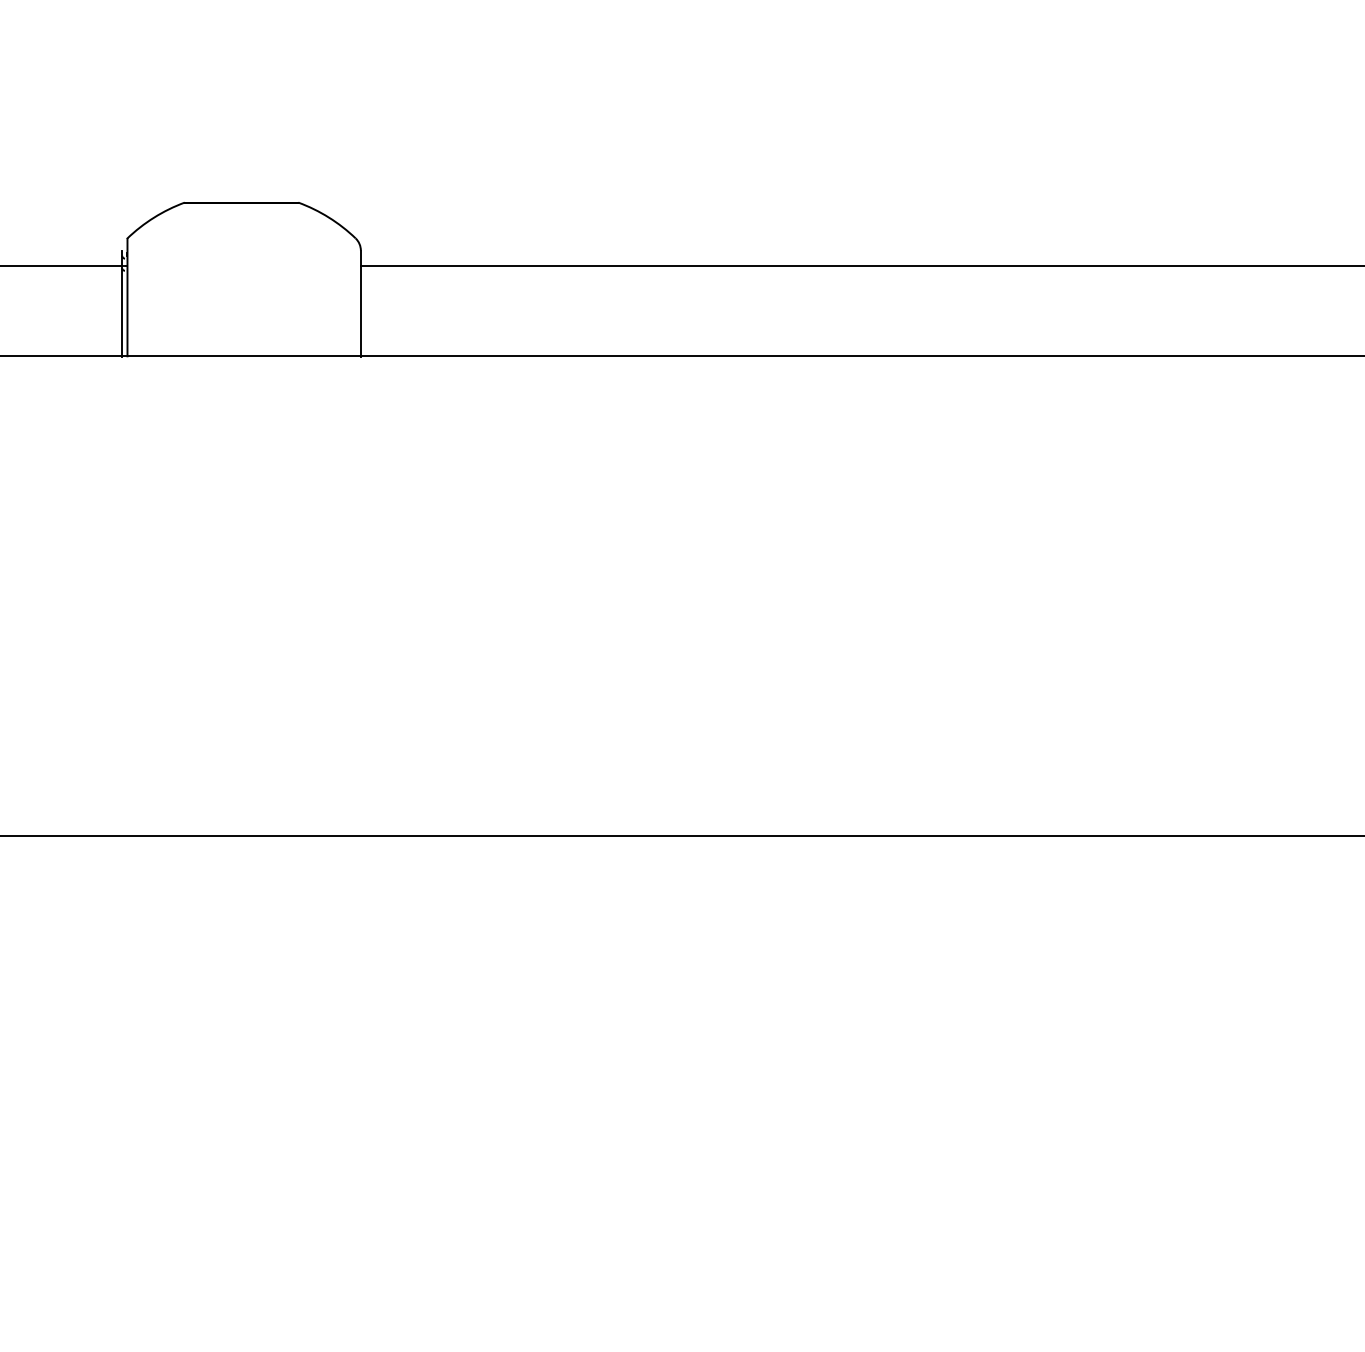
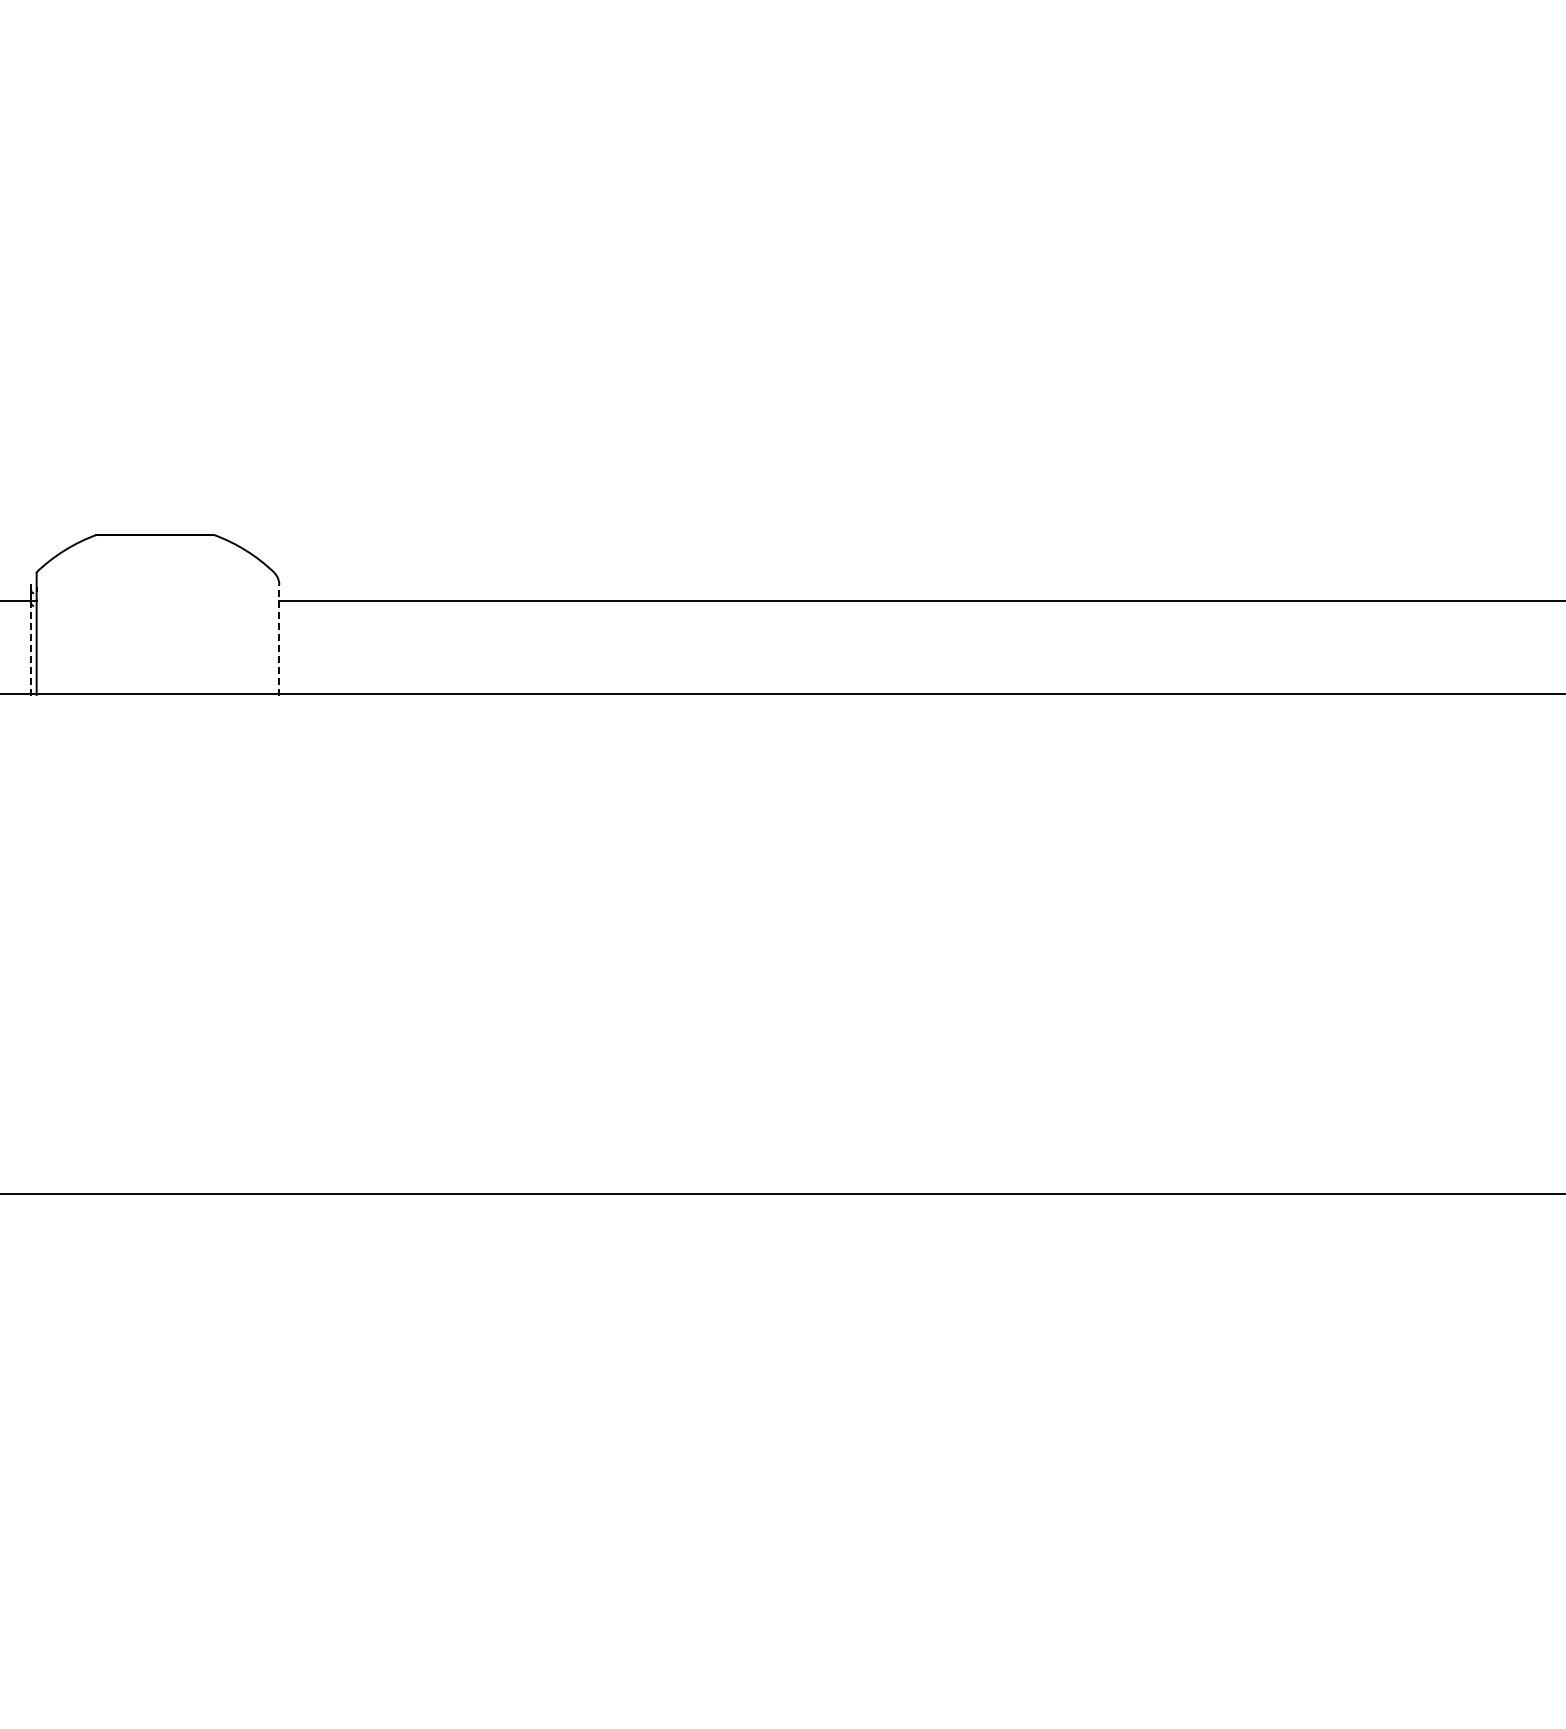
line: (361, 303) -> (279, 639), solid -> dashed
line: (122, 311) -> (31, 648), solid -> dashed

